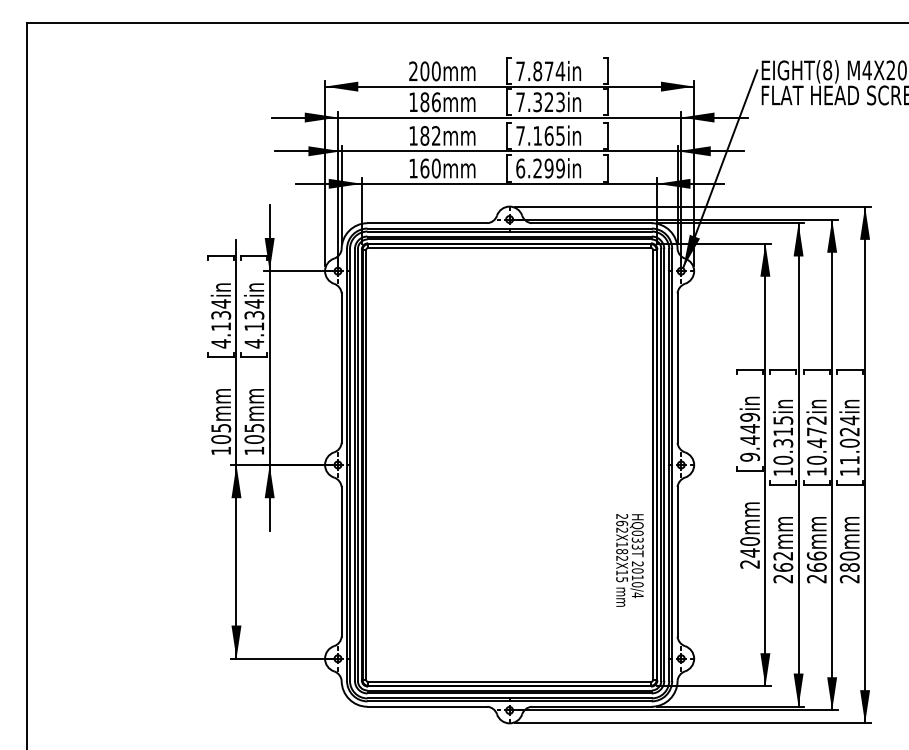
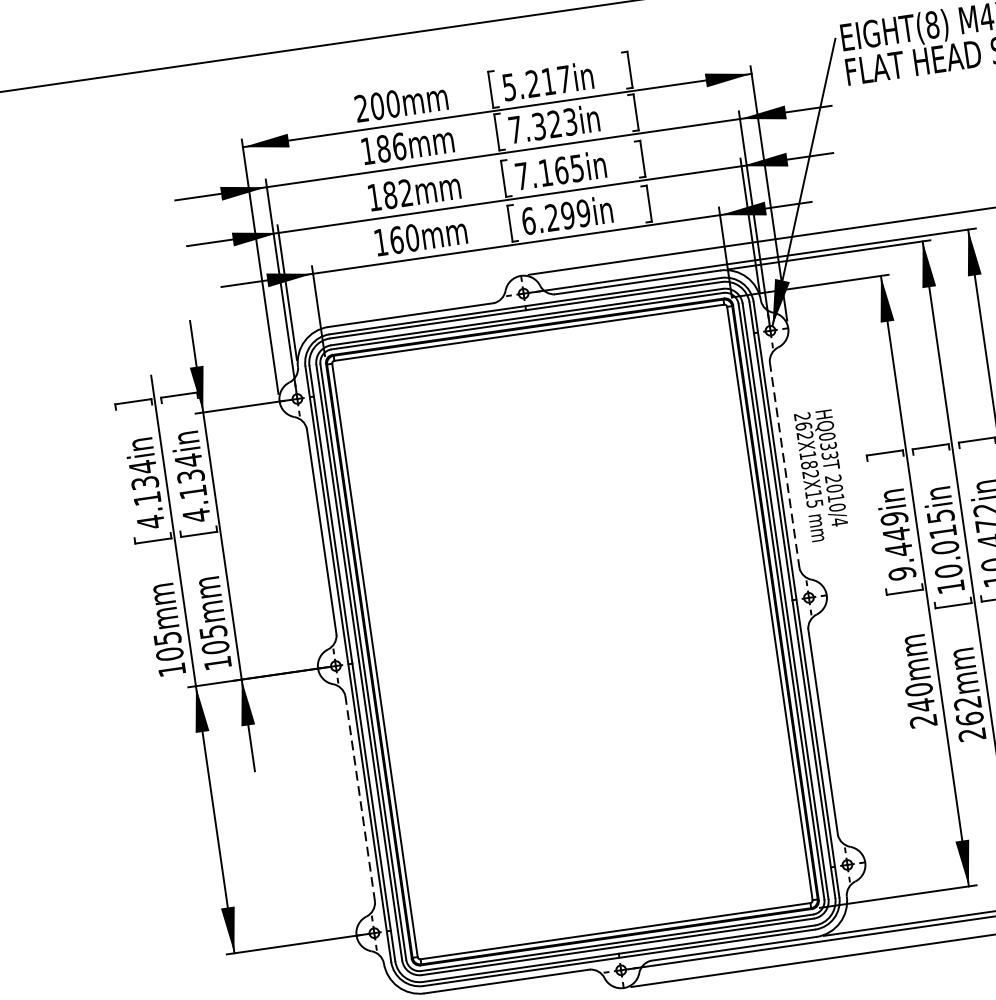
text: (540, 71) -> (536, 83), 7.874in -> 5.217in
line: (677, 368) -> (784, 465), solid -> dashed
text: (783, 442) -> (945, 546), 10.315in -> 10.015in
text: (629, 560) -> (821, 475), moved
line: (341, 561) -> (359, 798), solid -> dashed

